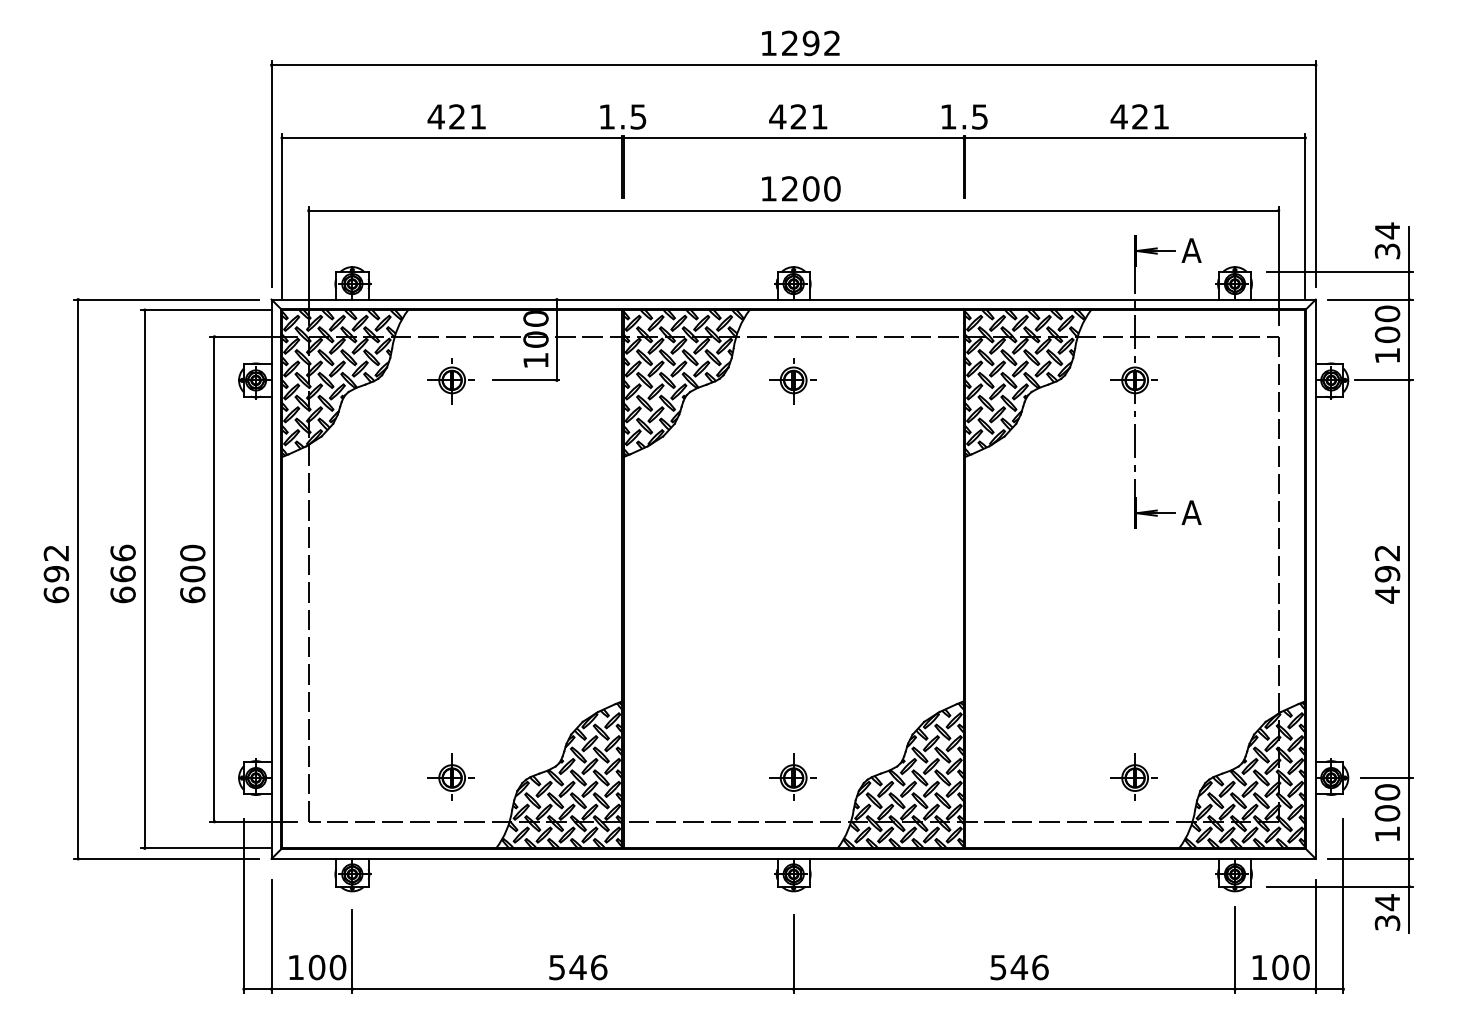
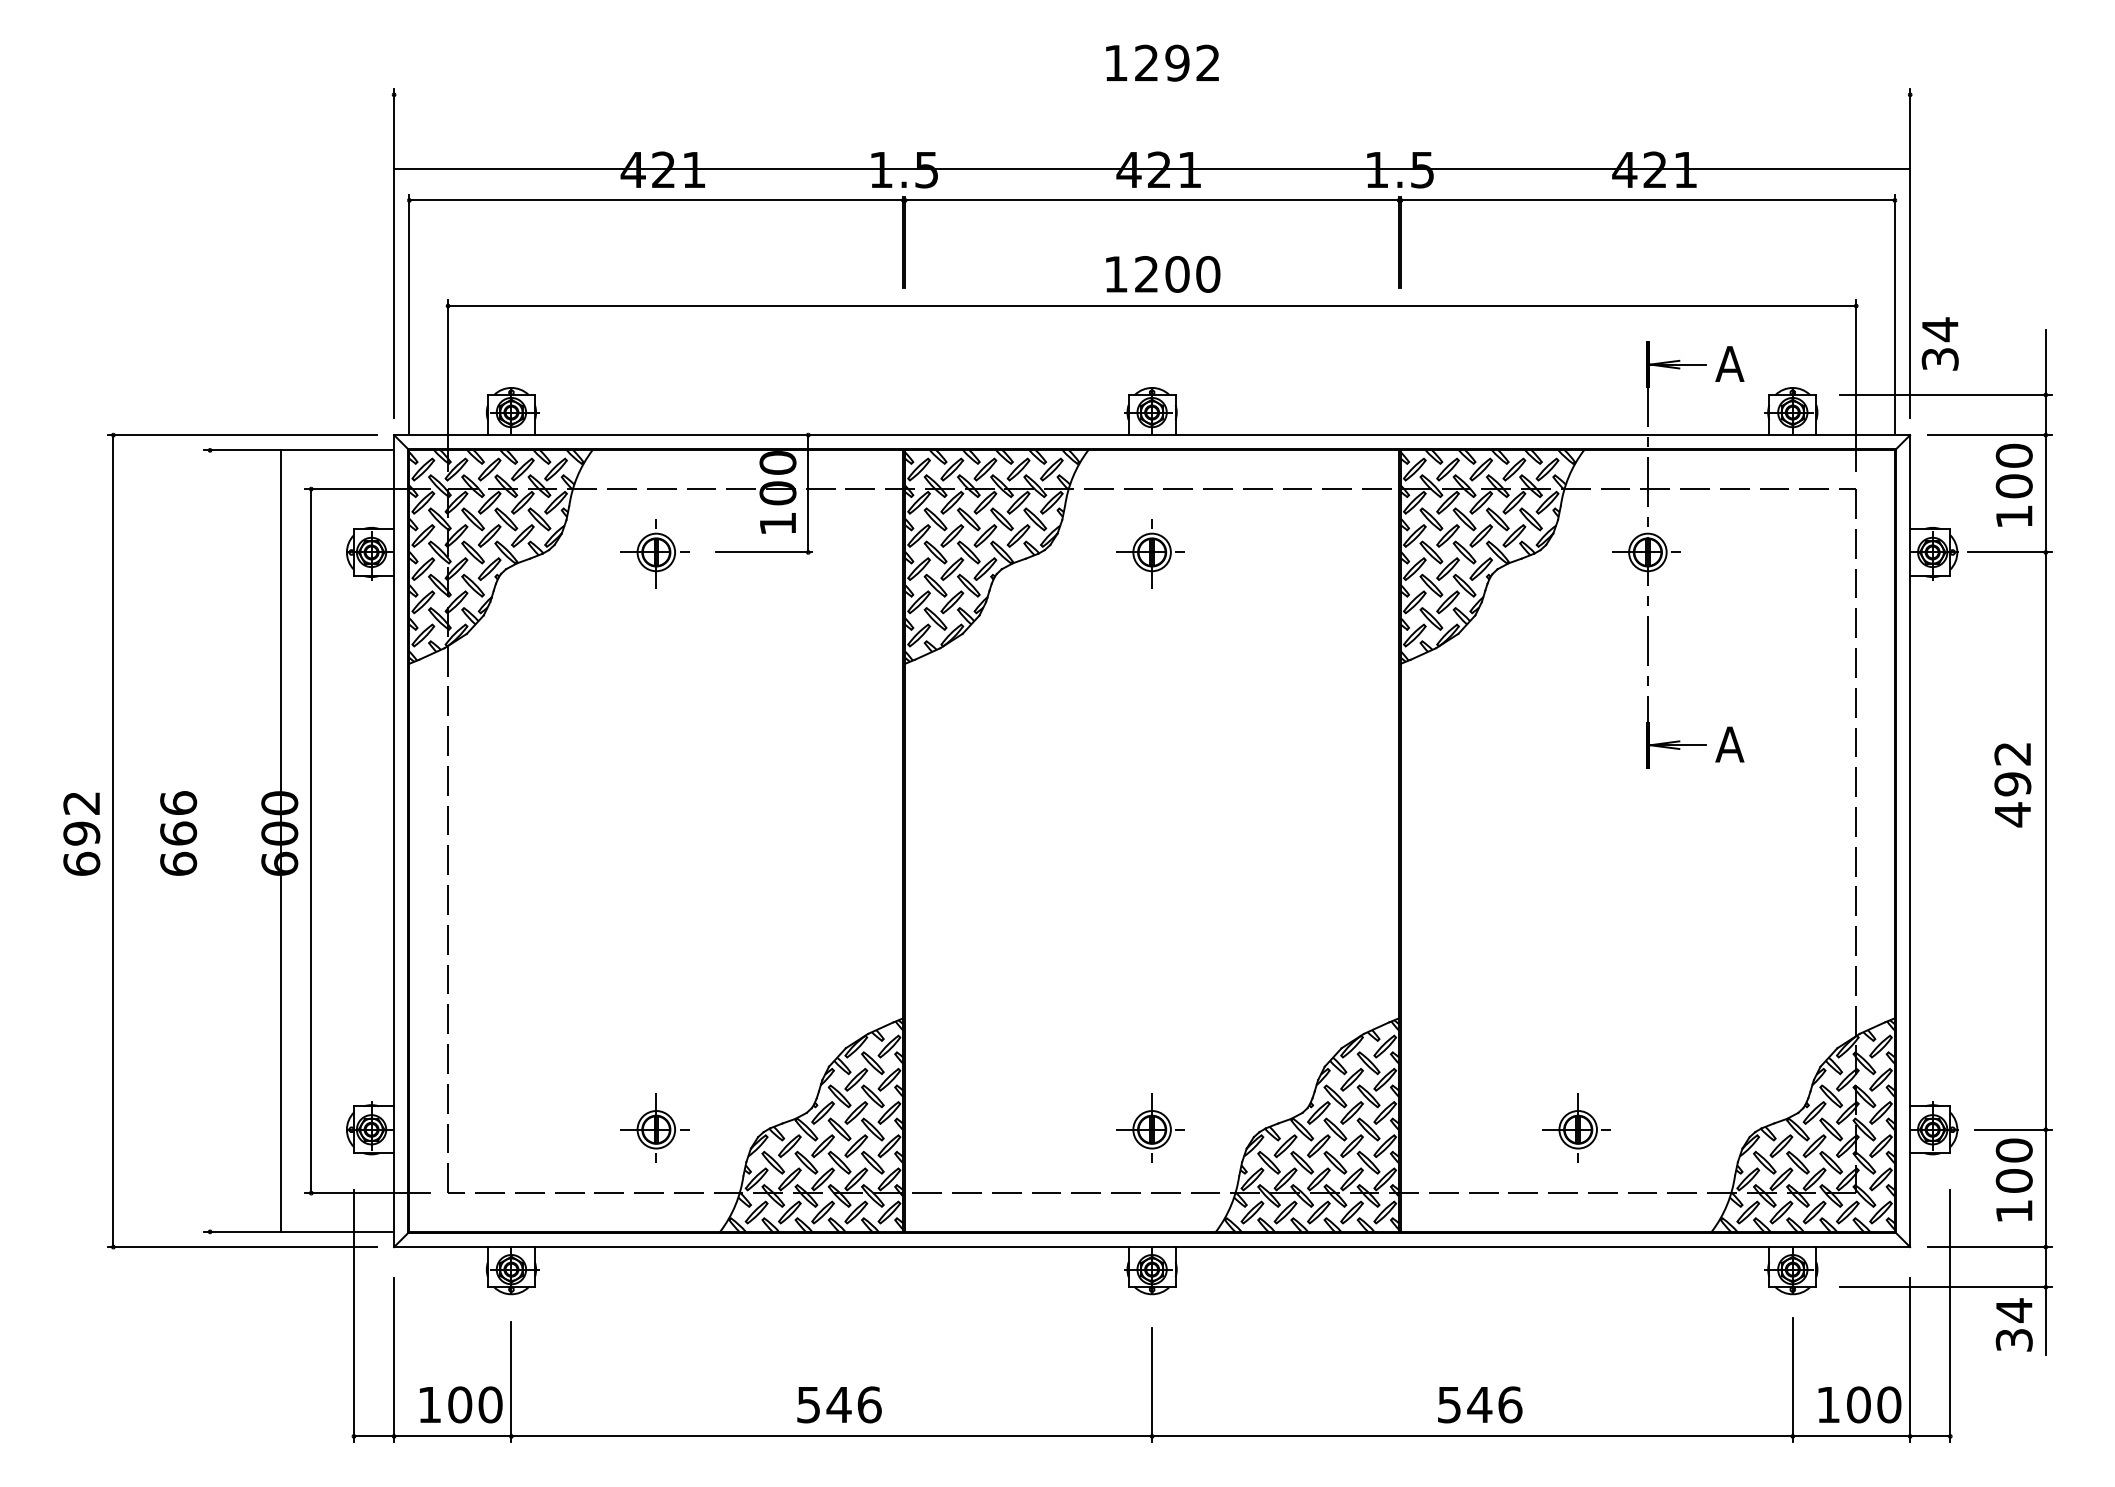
line: (793, 65) -> (1151, 169), moved
text: (1387, 240) -> (1940, 343), moved
text: (1387, 574) -> (2012, 784), moved
line: (144, 579) -> (280, 841), moved
part: (1133, 776) -> (1575, 1127), moved

